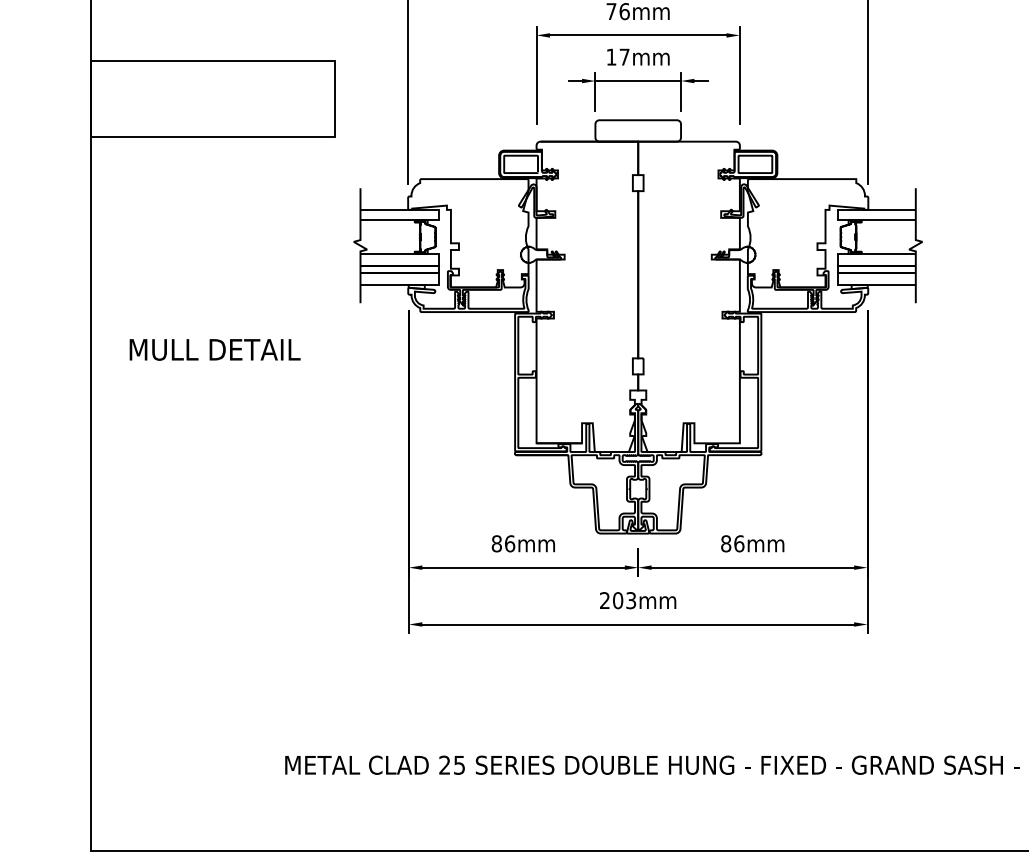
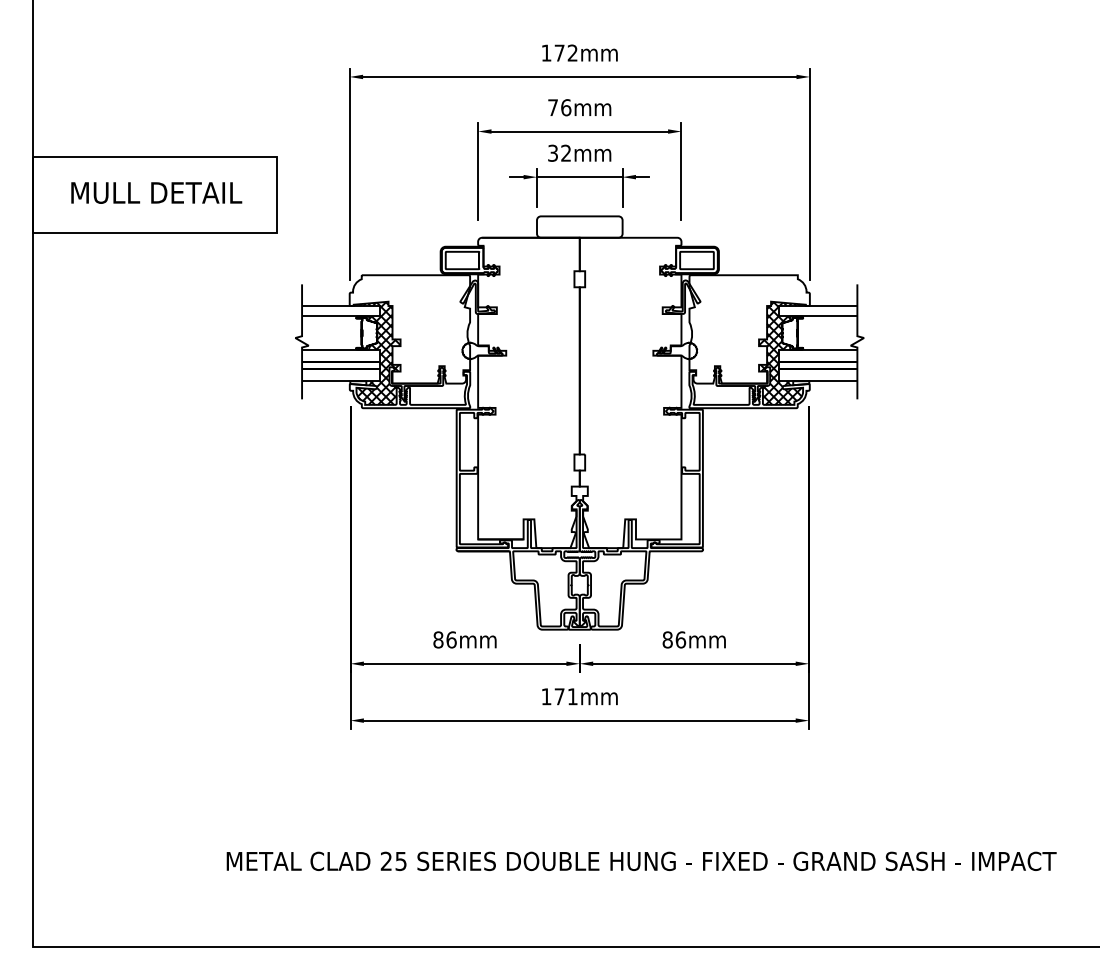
text: (617, 56) -> (559, 152), 17mm -> 32mm
hatch: (435, 256) -> (377, 352), added
hatch: (839, 256) -> (781, 352), added
text: (214, 349) -> (156, 192), moved
text: (617, 600) -> (559, 696), 203mm -> 171mm

